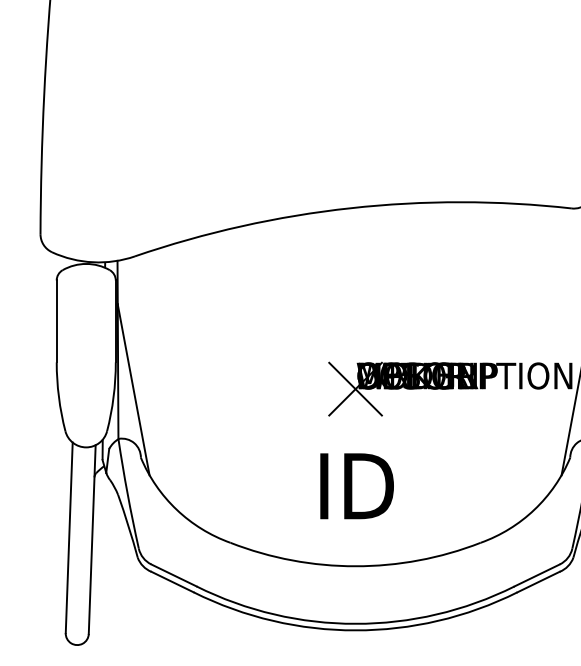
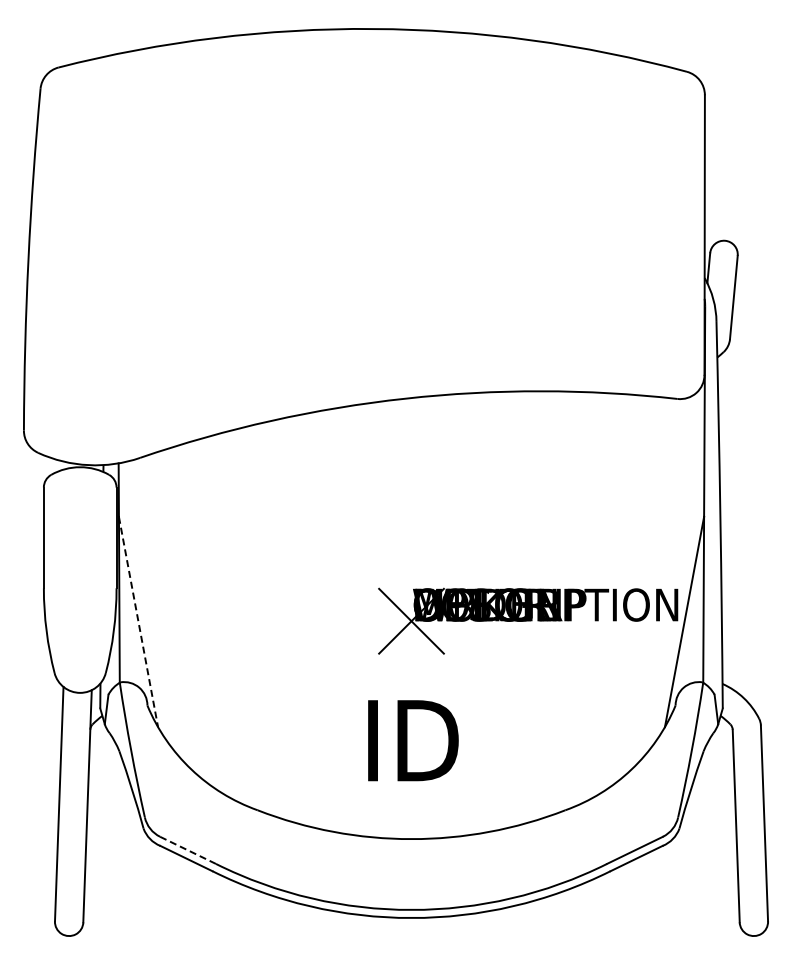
line: (133, 390) -> (138, 622), solid -> dashed
line: (174, 575) -> (188, 850), solid -> dashed

